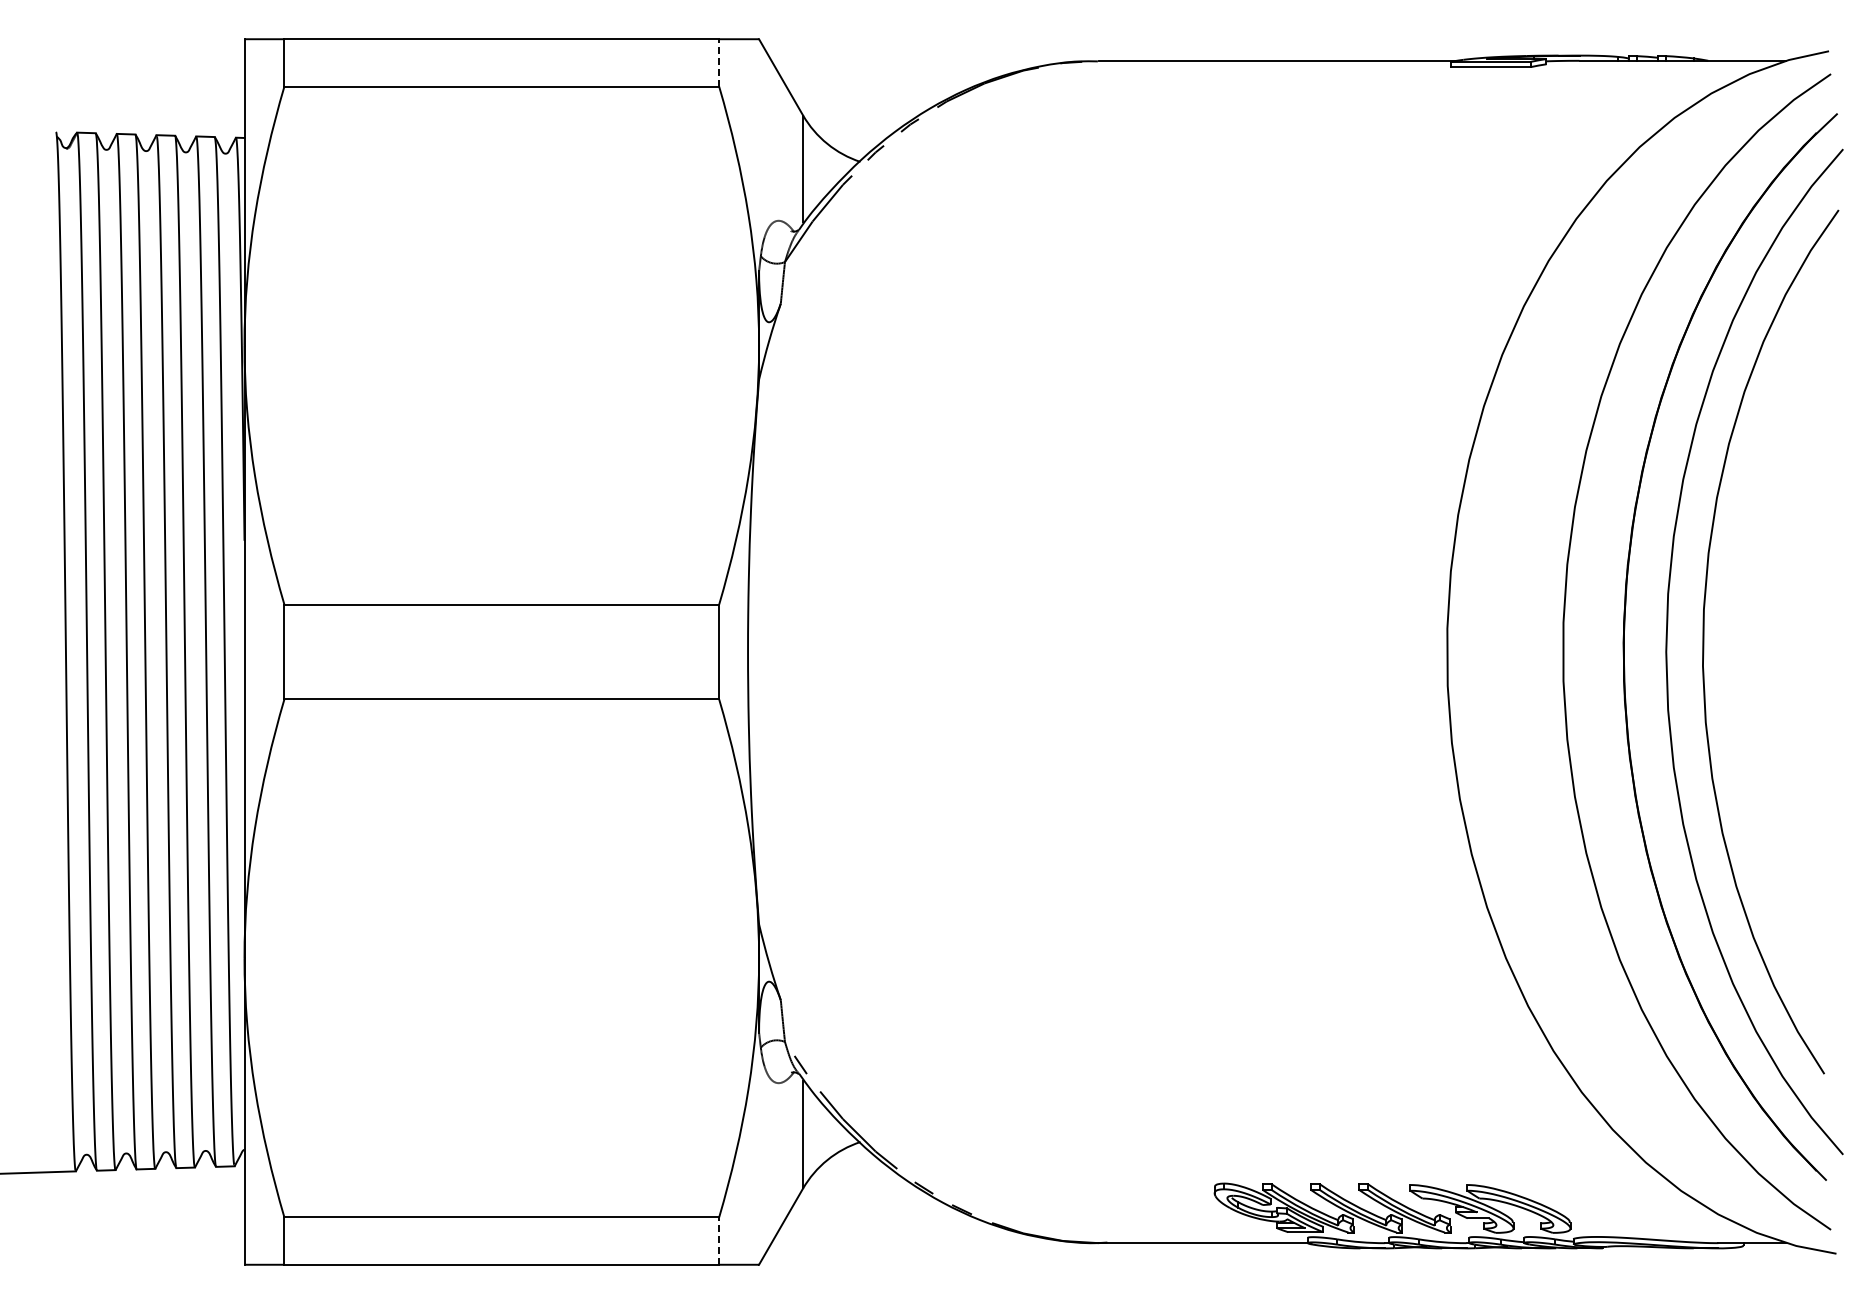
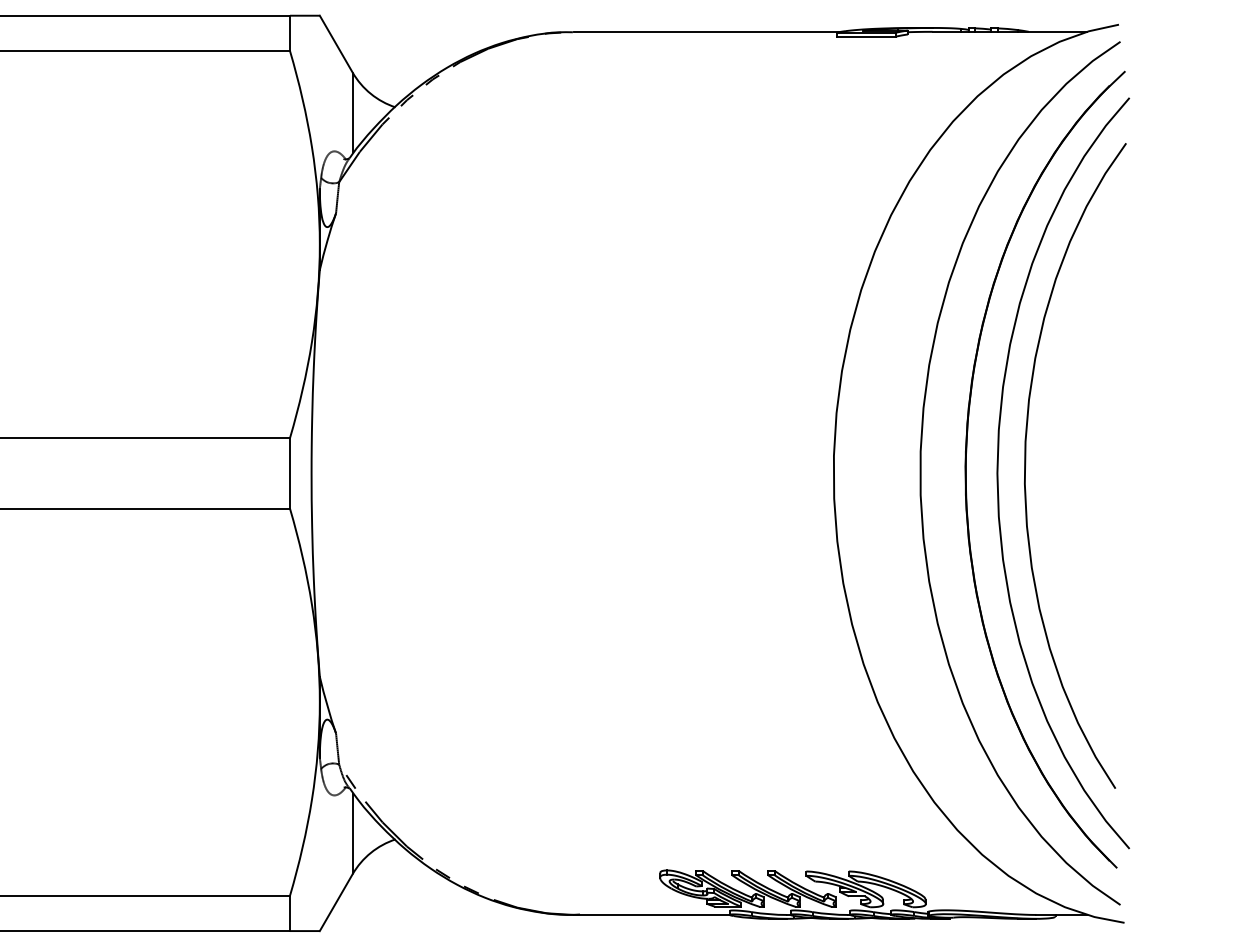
line: (719, 62) -> (290, 33), dashed -> solid
line: (719, 1241) -> (290, 913), dashed -> solid

